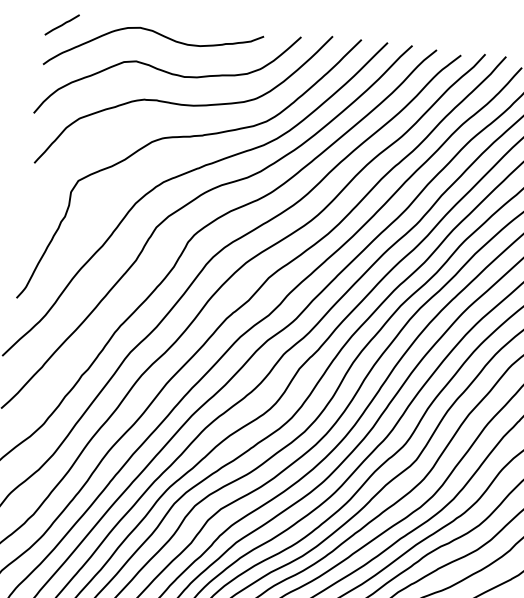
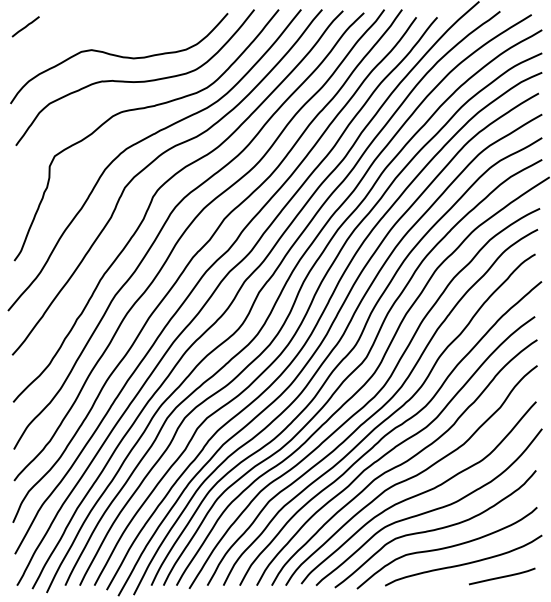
curve: (160, 36) -> (109, 26), removed

